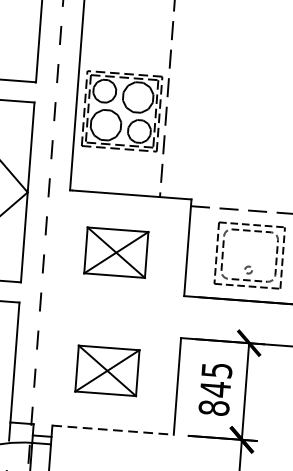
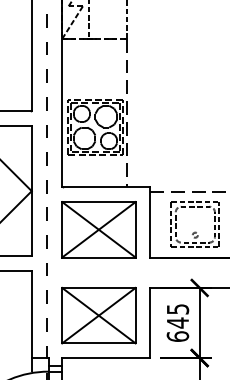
part: (115, 252) -> (98, 229), size x1.67
part: (106, 370) -> (98, 315), size x1.67
text: (213, 407) -> (177, 336), 845 -> 645
line: (113, 430) -> (106, 358), dashed -> solid

